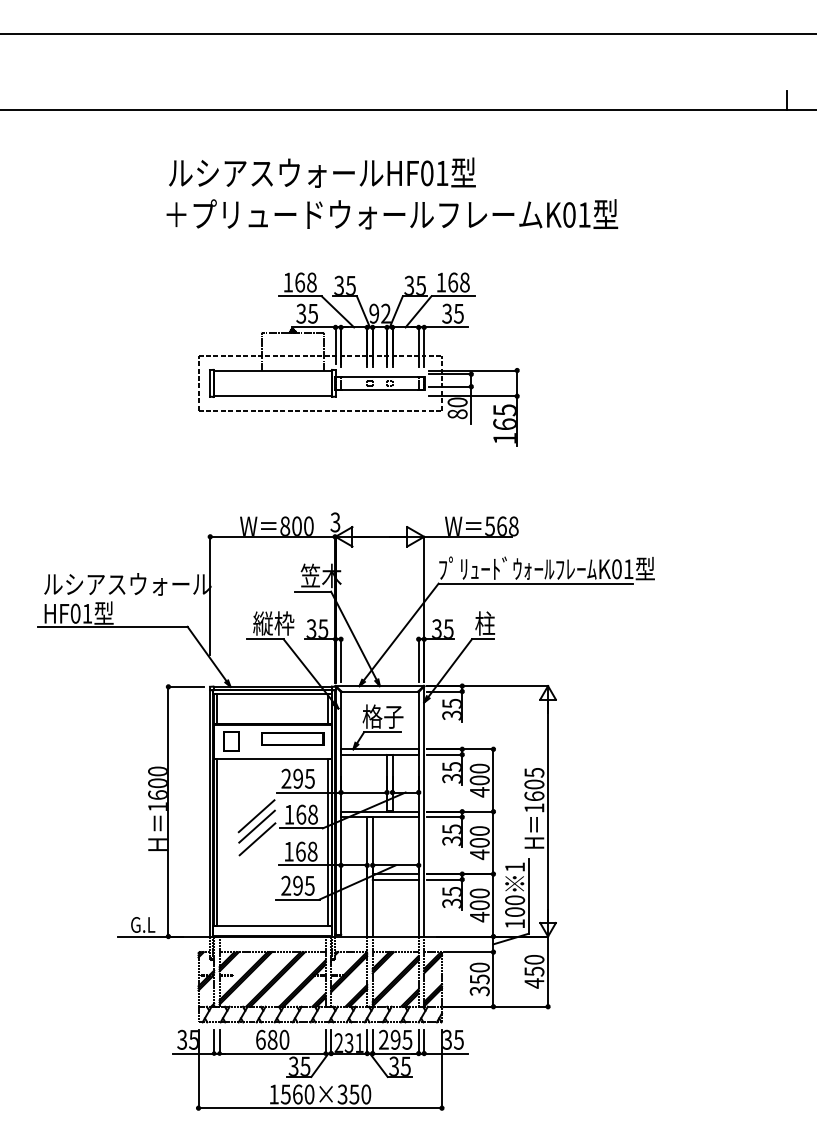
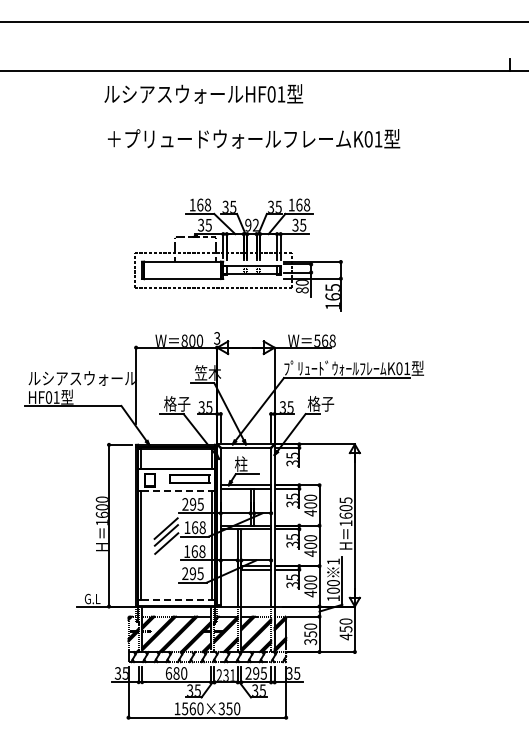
text: (322, 172) -> (203, 93), moved
part: (359, 358) -> (238, 254), moved
text: (274, 622) -> (177, 403), 縦枠 -> 格子
text: (496, 622) -> (321, 403), 柱 -> 格子
text: (383, 717) -> (248, 464), 格子 -> 柱
line: (272, 758) -> (176, 491), solid -> dashed
line: (272, 925) -> (176, 599), solid -> dashed

